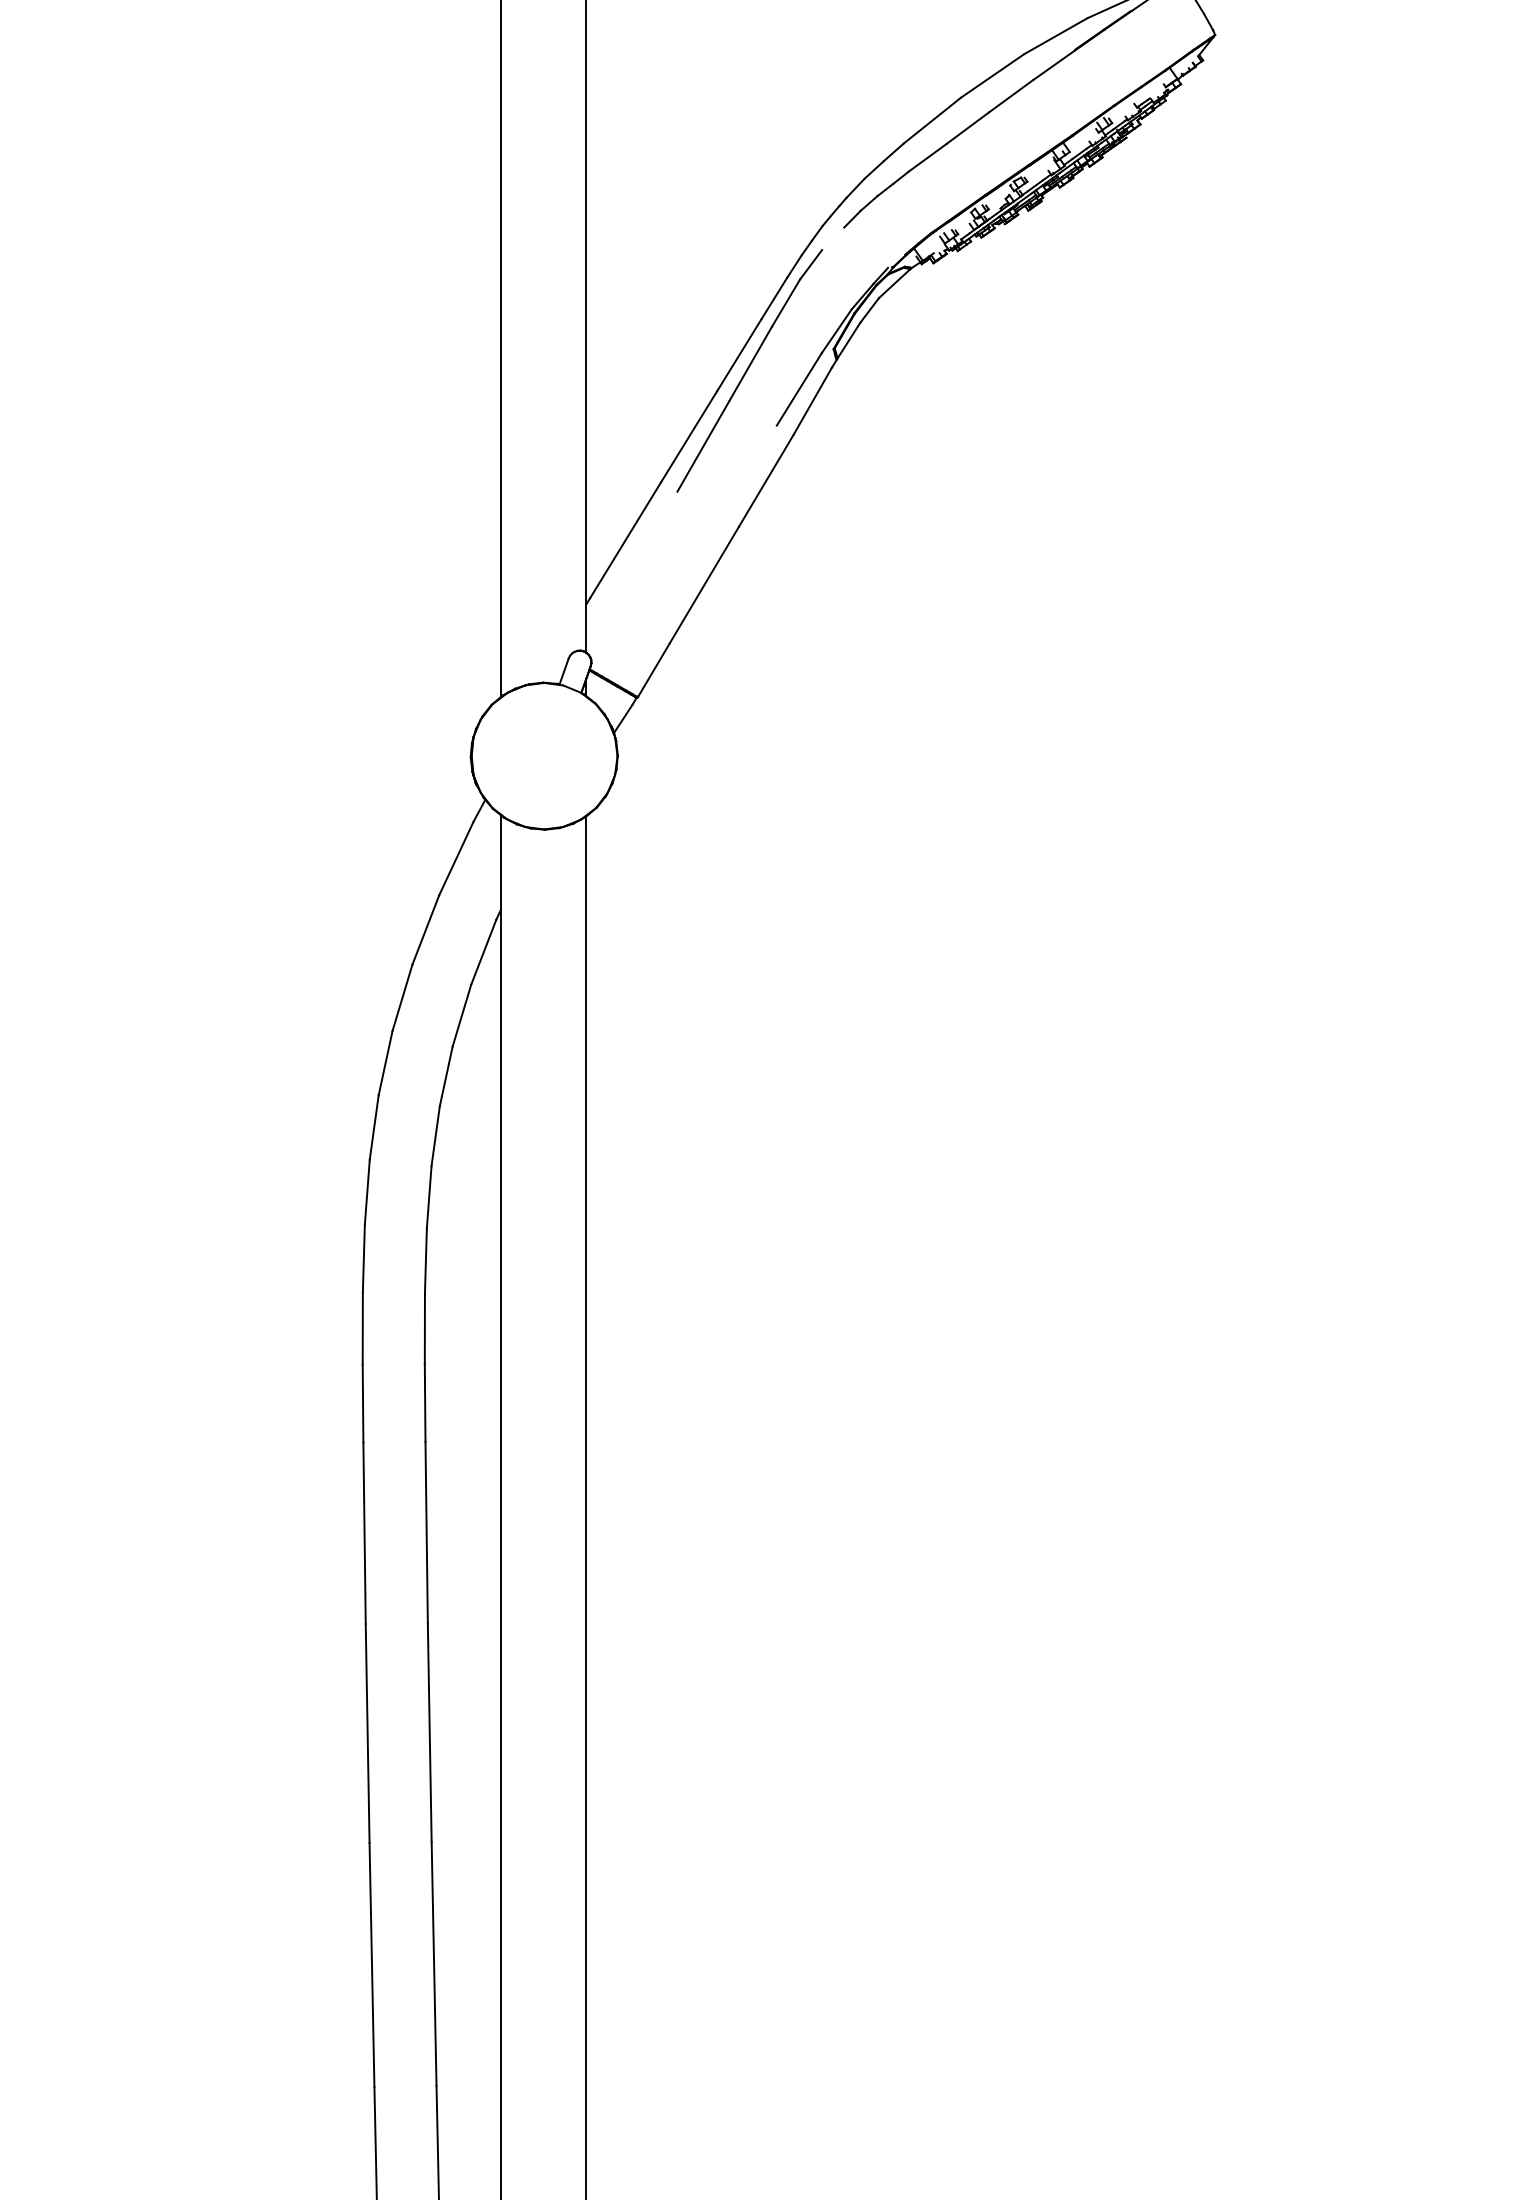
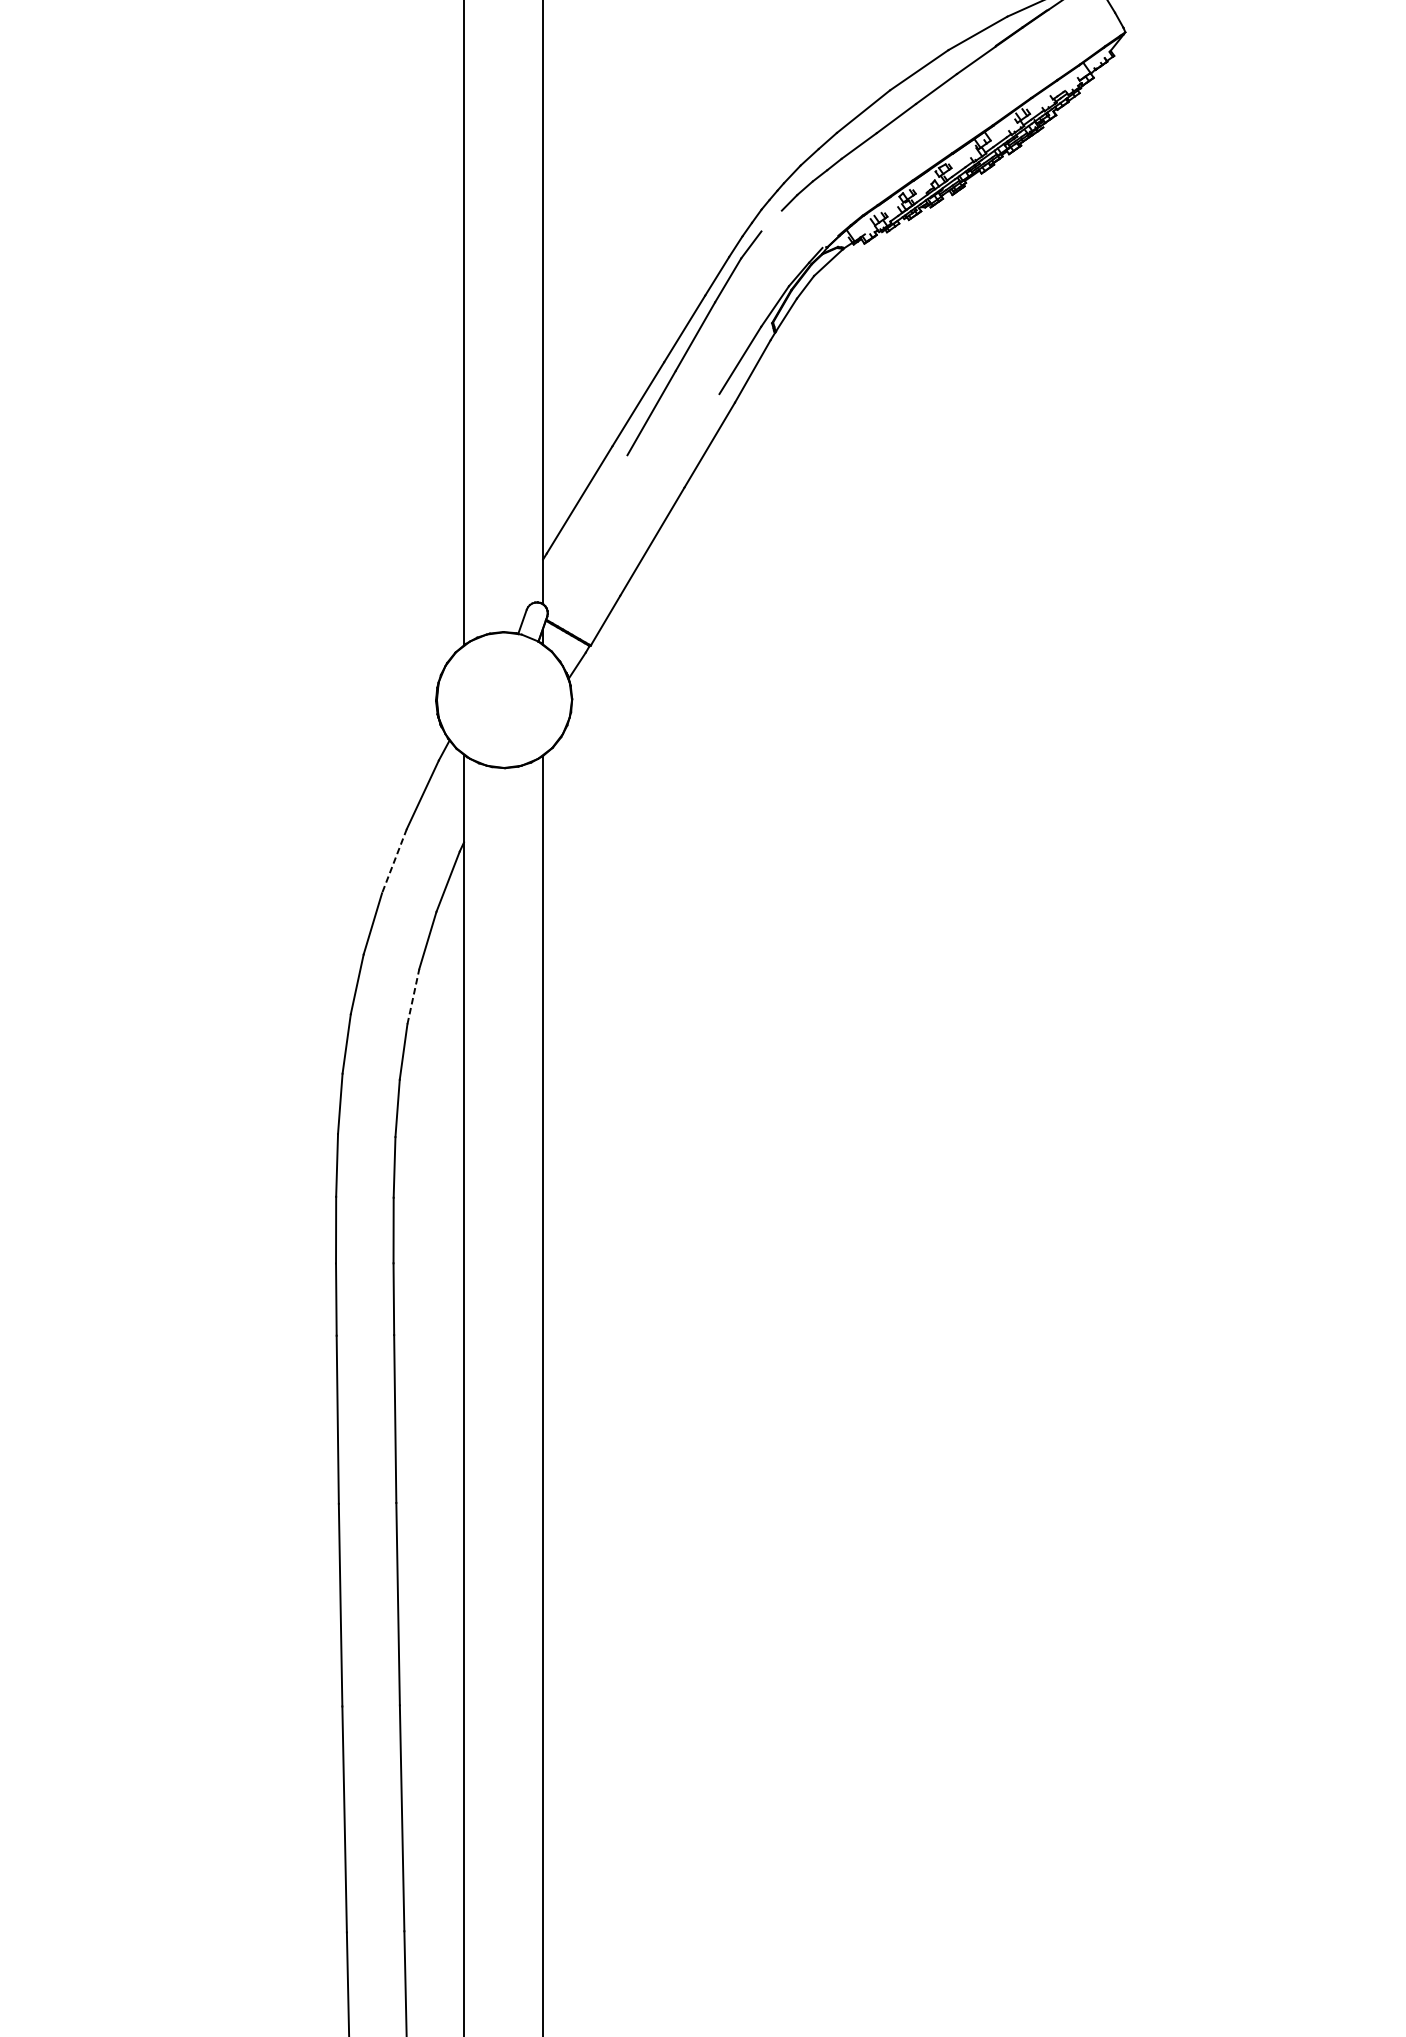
line: (425, 930) -> (394, 861), solid -> dashed
line: (446, 1076) -> (413, 996), solid -> dashed

